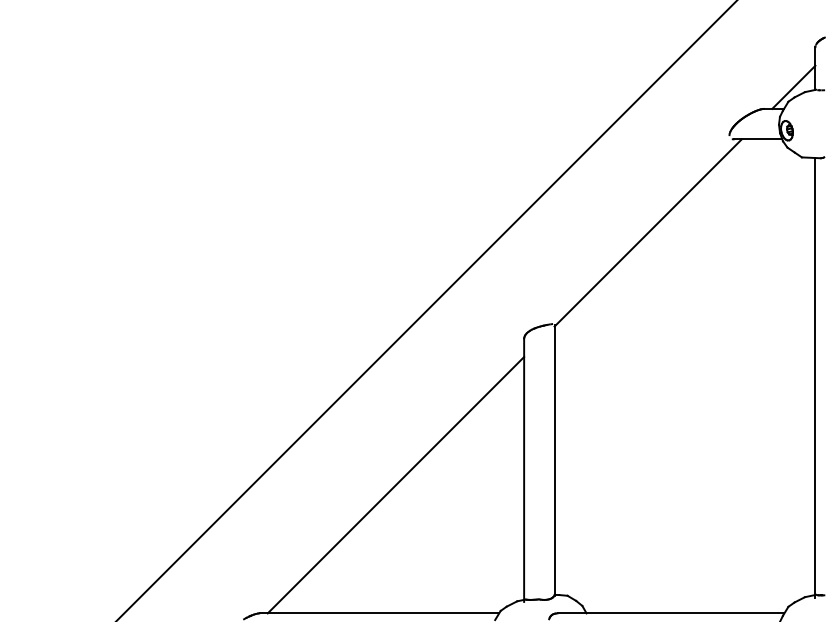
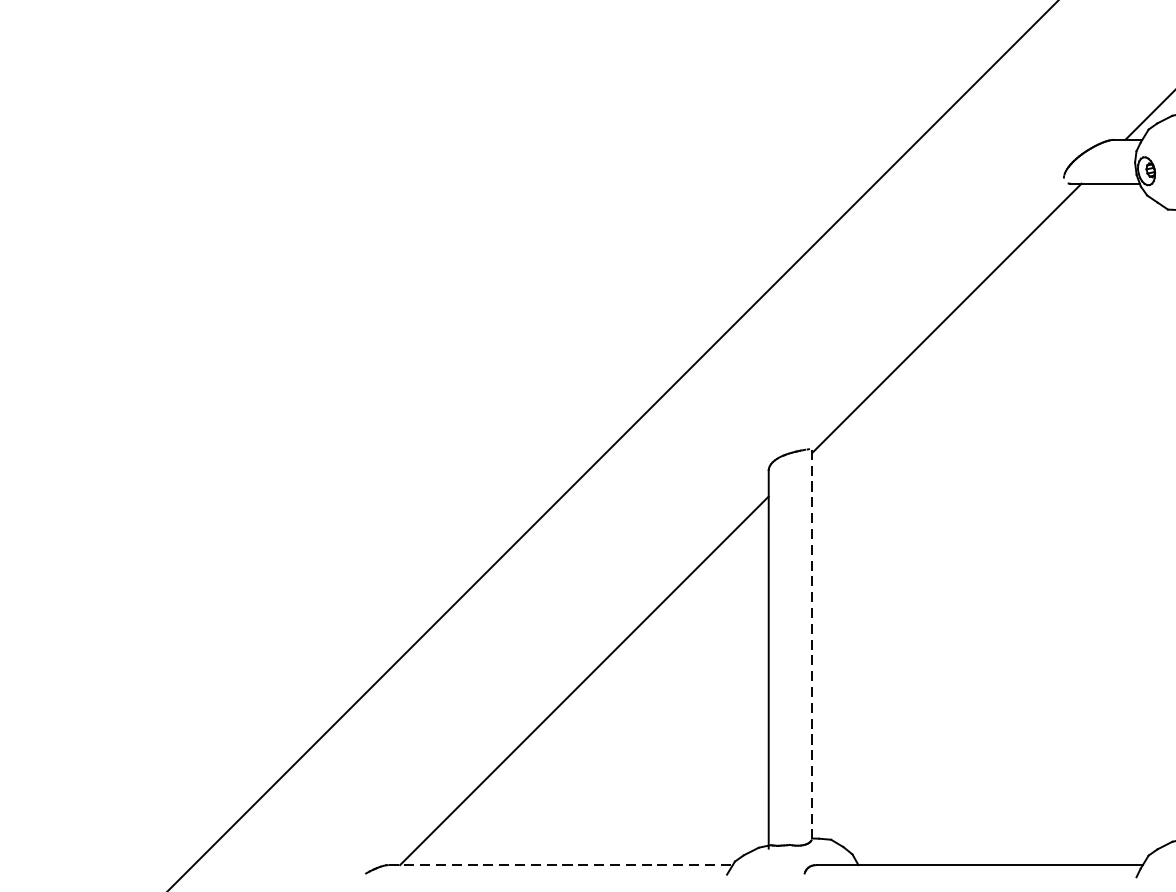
line: (554, 459) -> (812, 643), solid -> dashed
line: (379, 613) -> (560, 865), solid -> dashed

